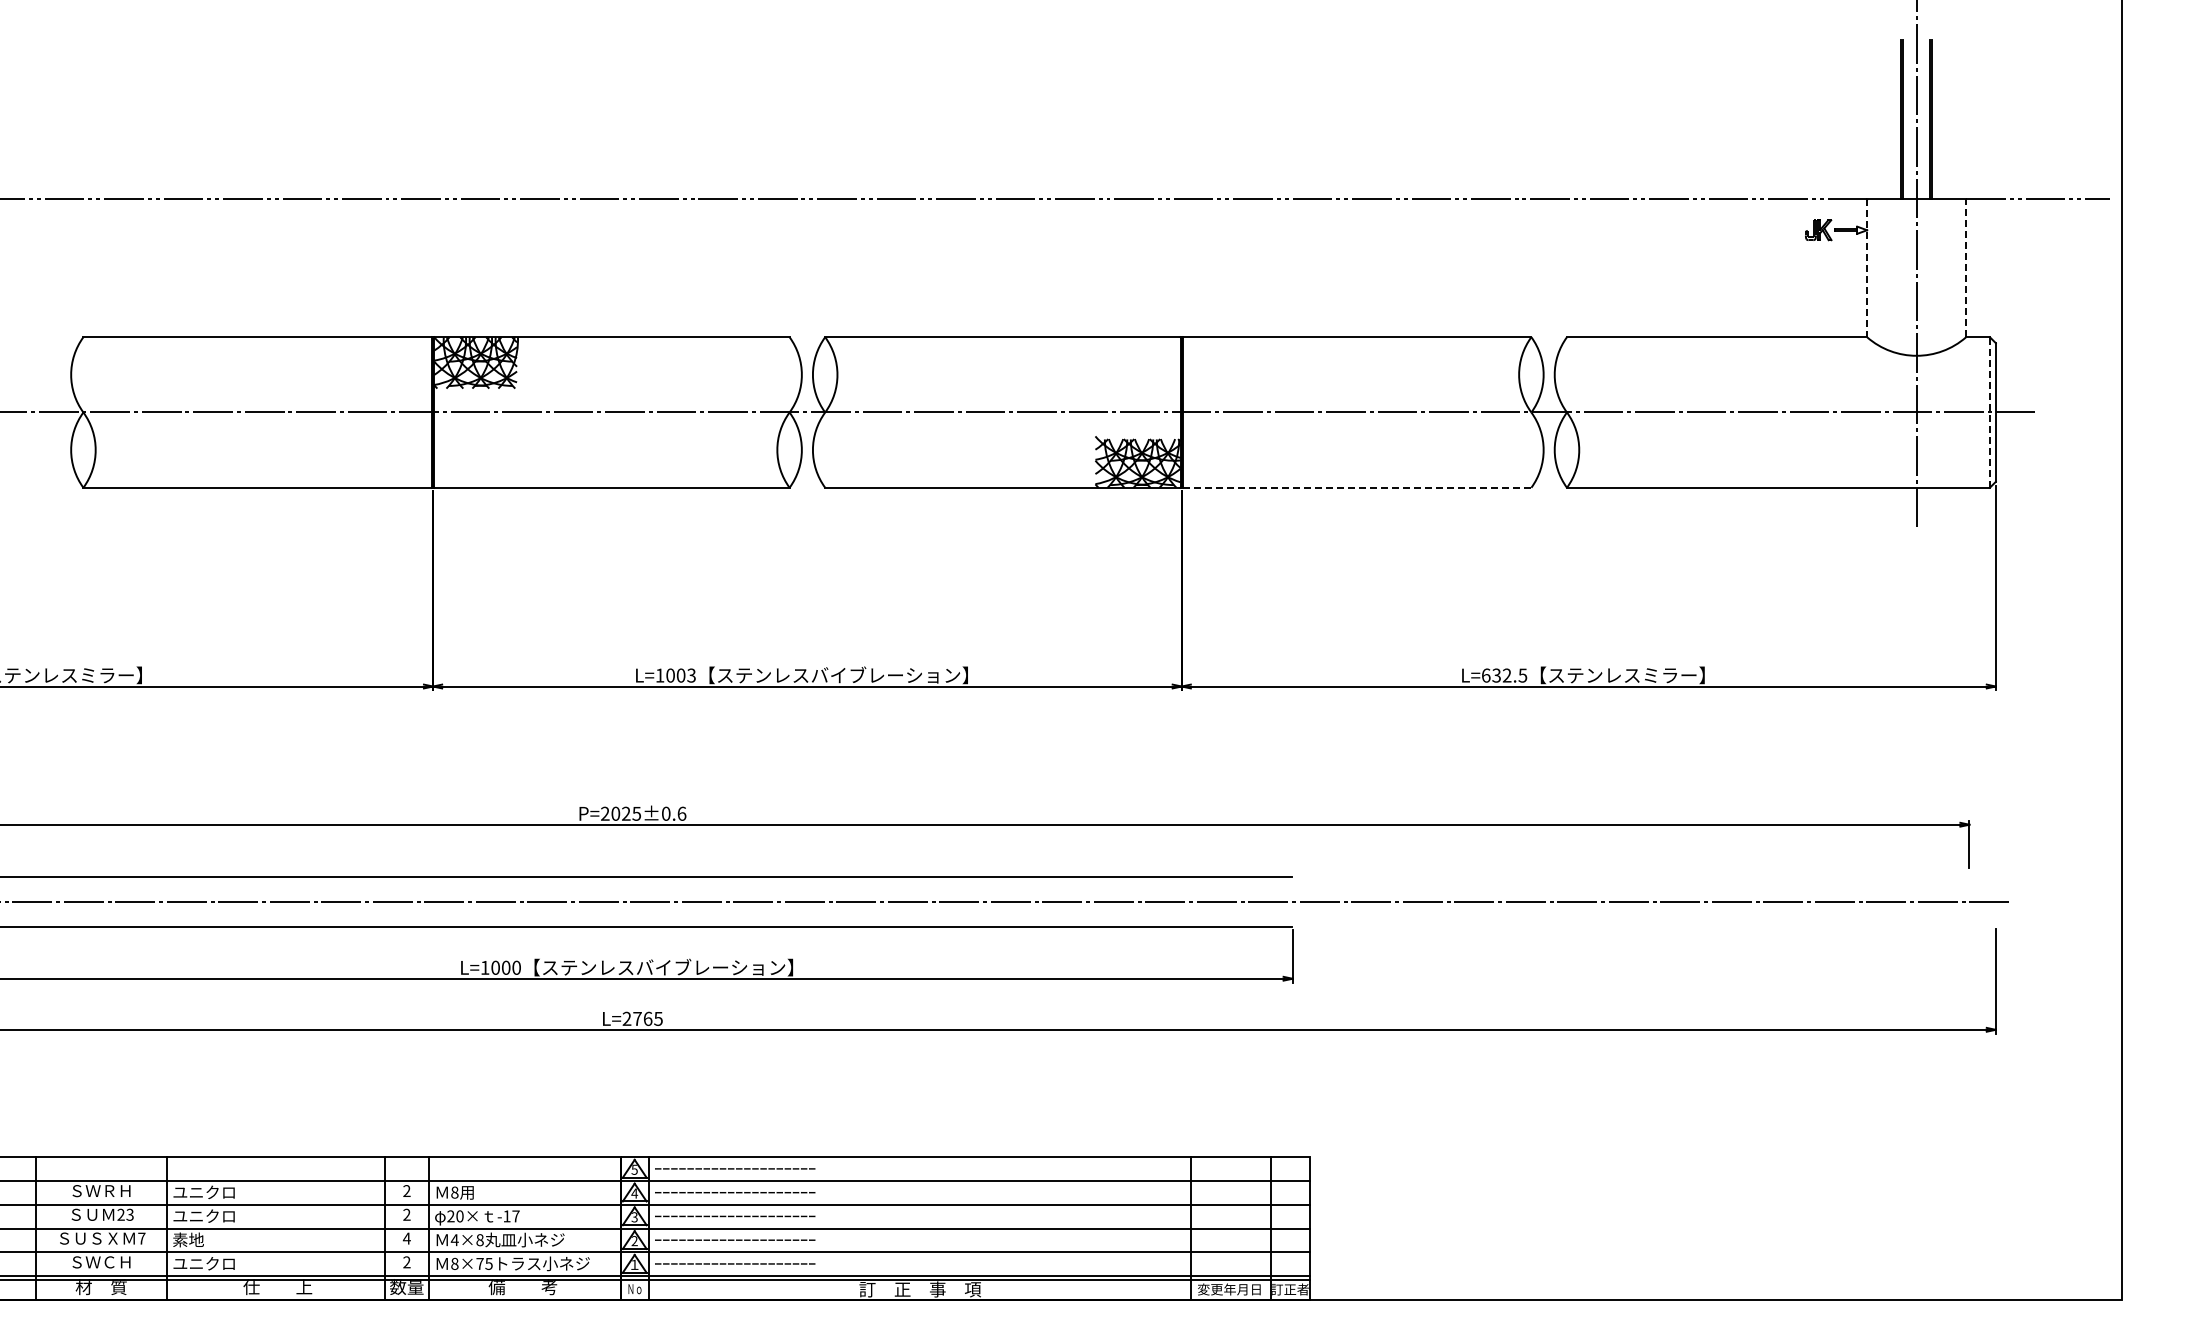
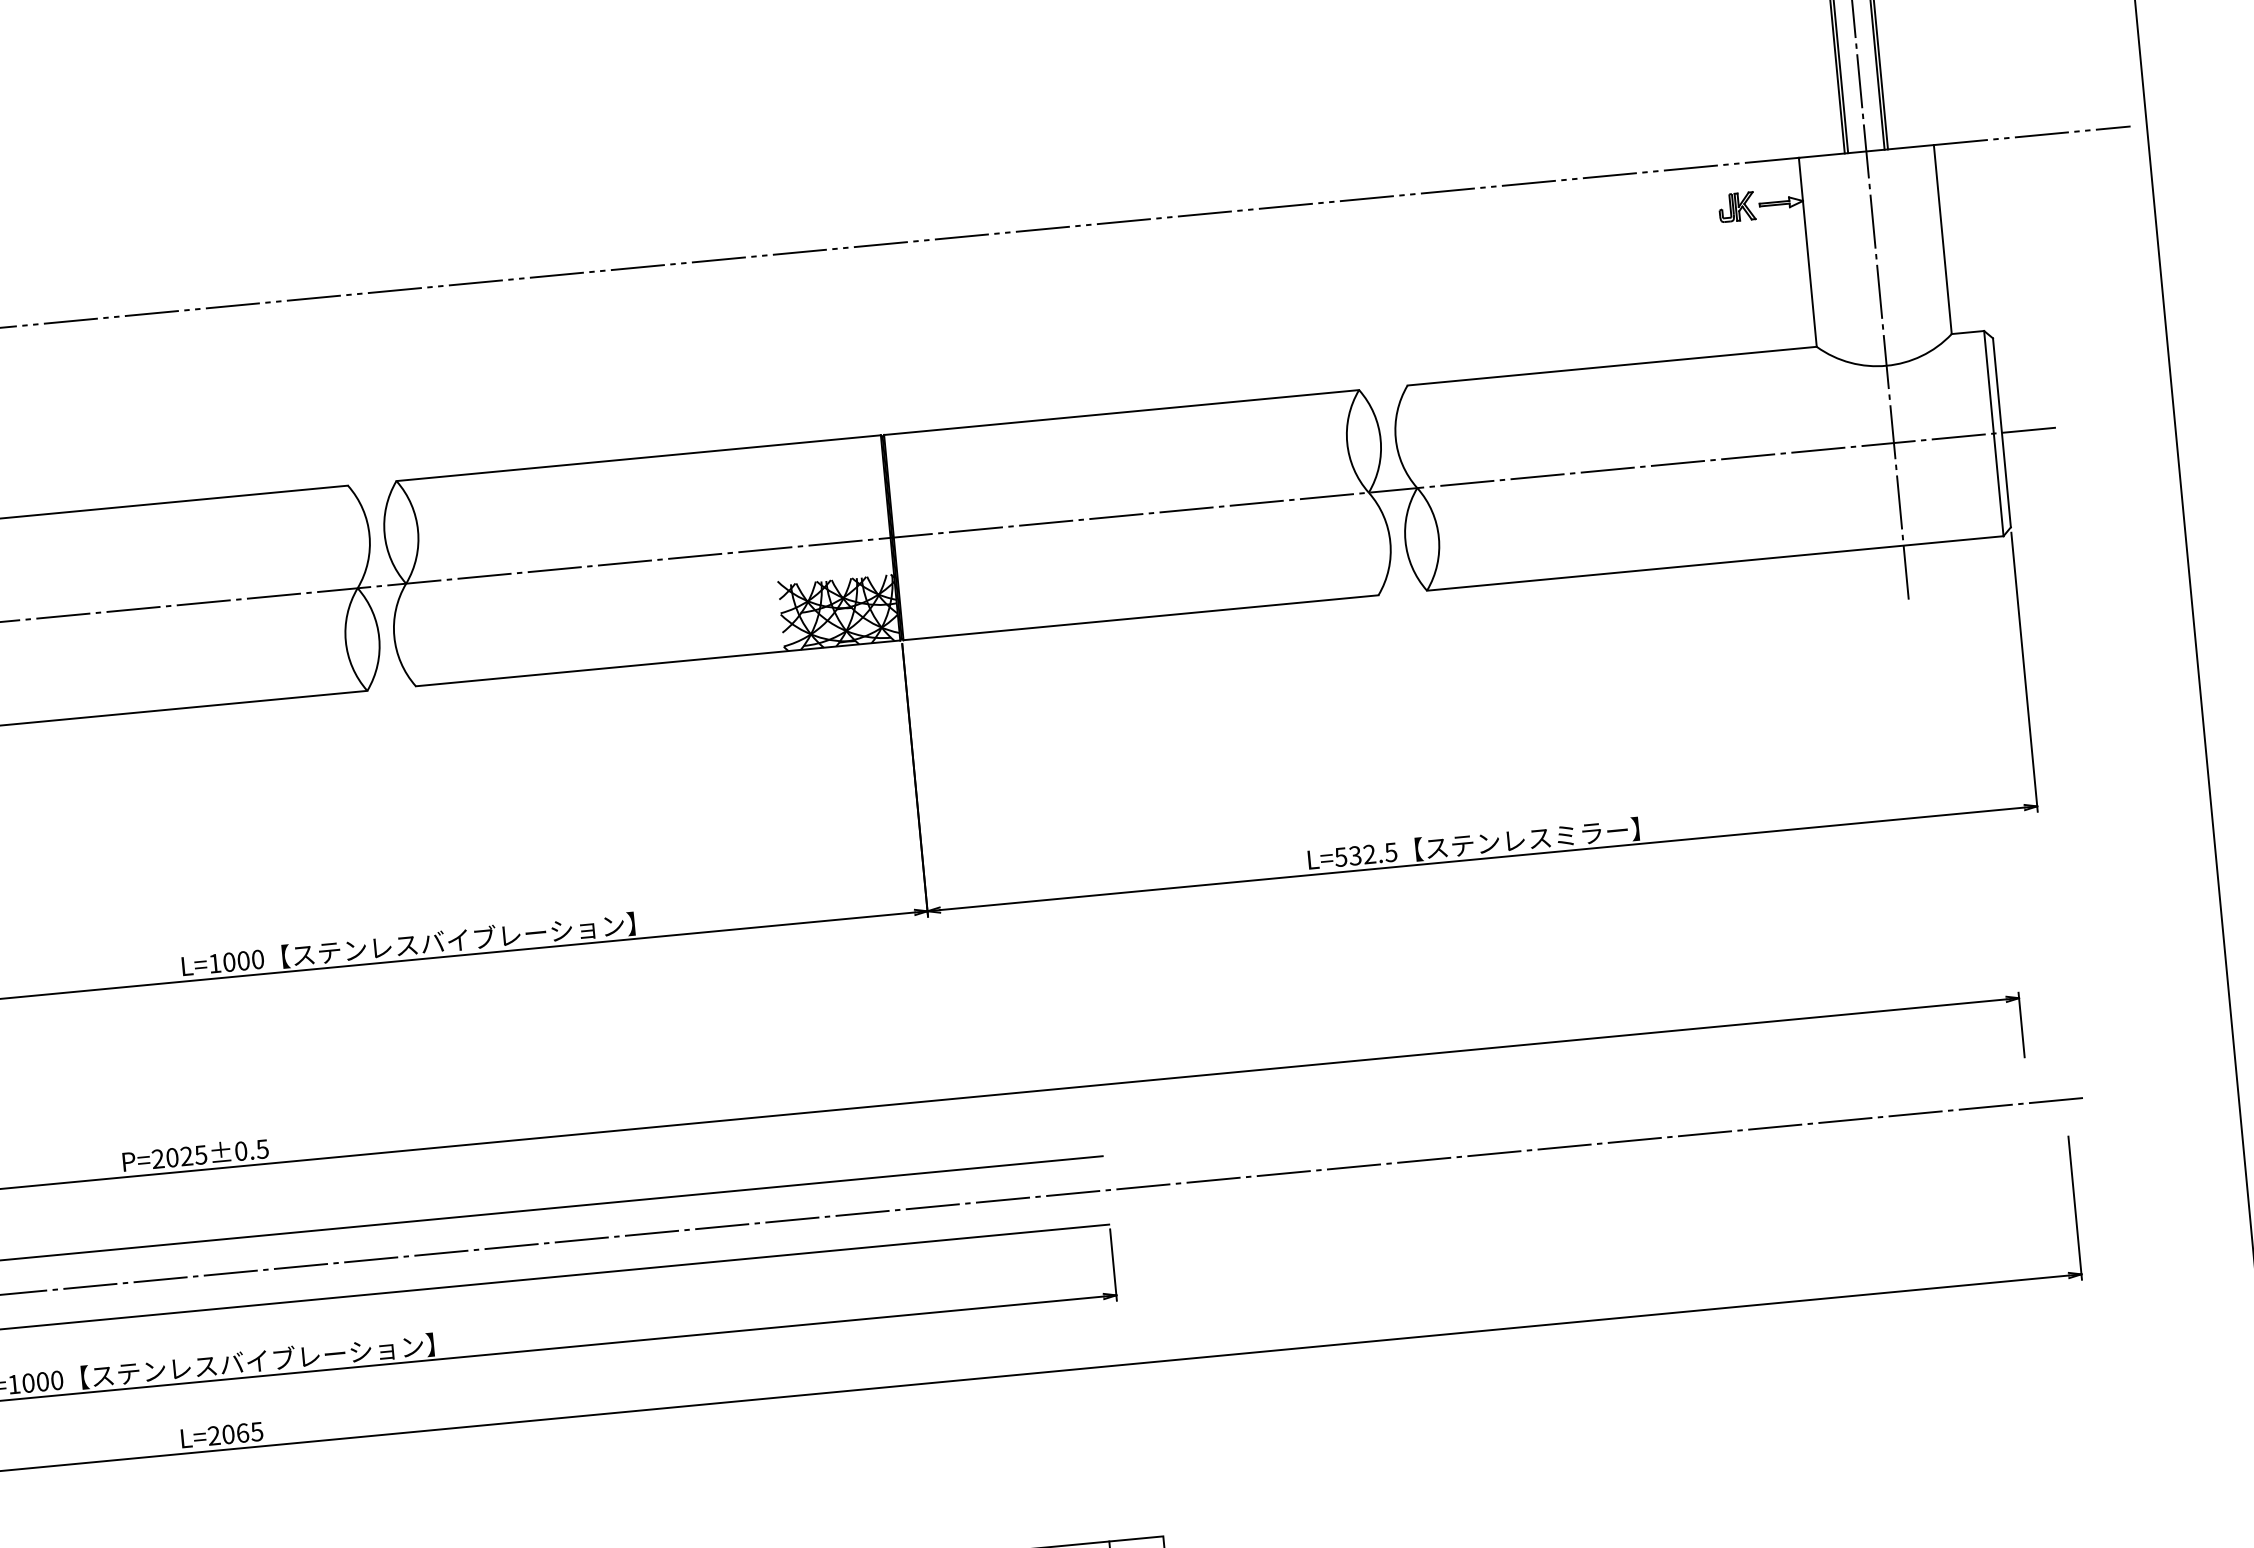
line: (1966, 267) -> (1943, 238), dashed -> solid
line: (1867, 268) -> (1808, 253), dashed -> solid
line: (1989, 412) -> (1993, 433), dashed -> solid
line: (1356, 487) -> (1140, 617), dashed -> solid
text: (691, 675) -> (257, 959), L=1003 -> L=1000
text: (1485, 675) -> (1340, 857), L=632.5 -> L=532.5
text: (681, 813) -> (261, 1148), P=2025±0.6 -> P=2025±0.5
text: (637, 1018) -> (228, 1433), L=2765 -> L=2065

